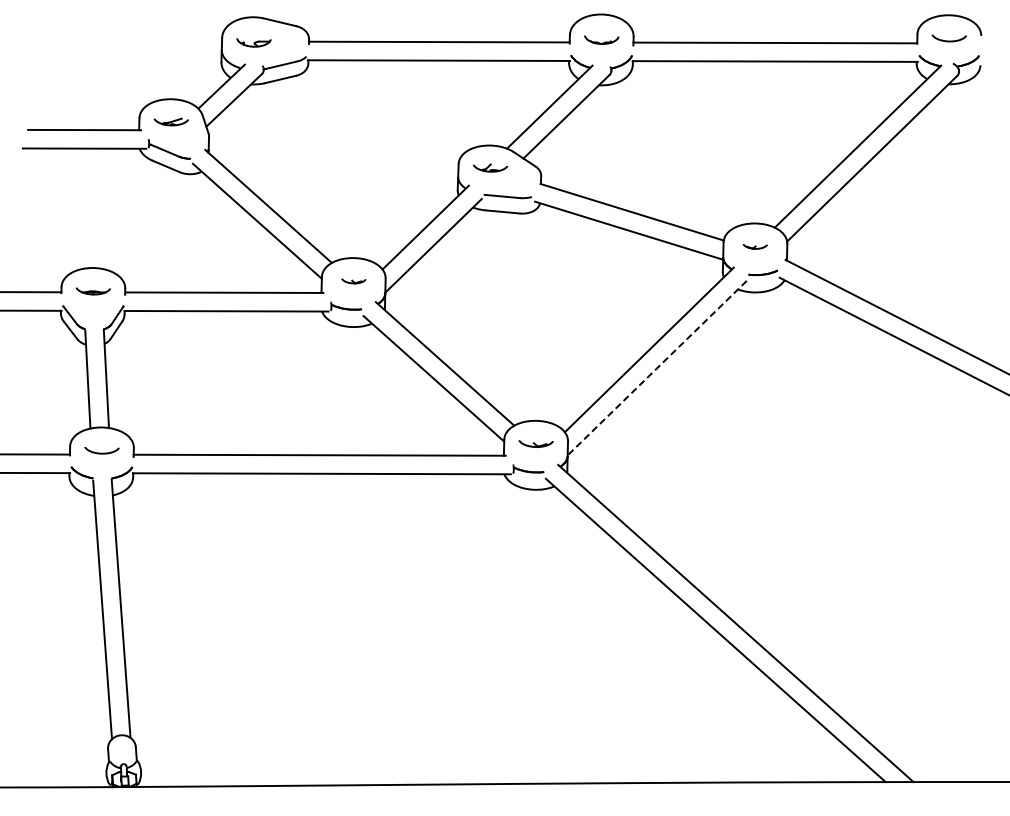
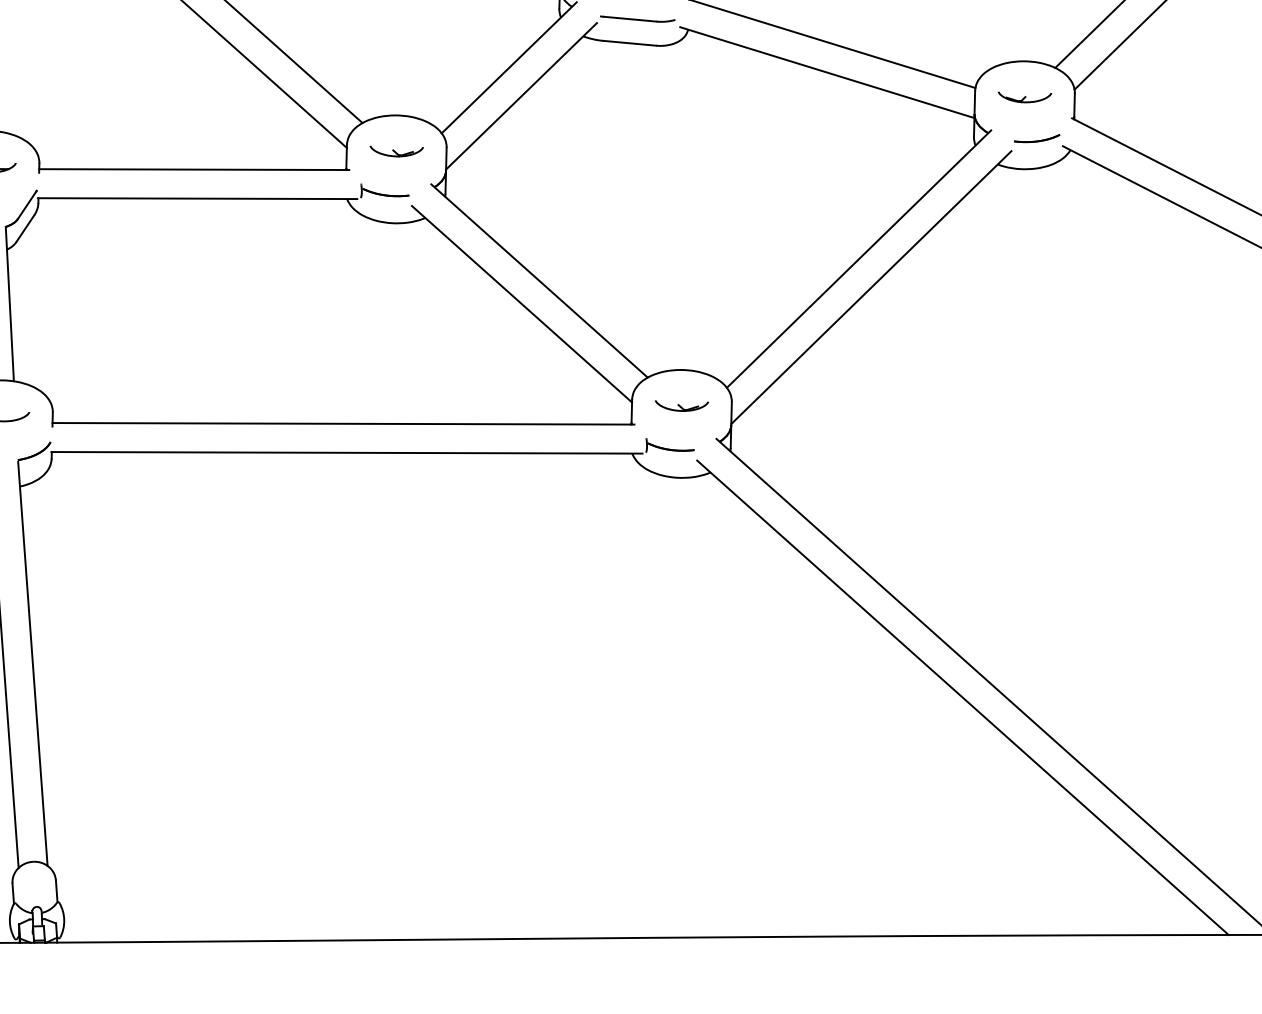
part: (754, 246) -> (1023, 97), size x1.43
part: (353, 281) -> (396, 152), size x1.43
line: (656, 368) -> (870, 288), dashed -> solid

